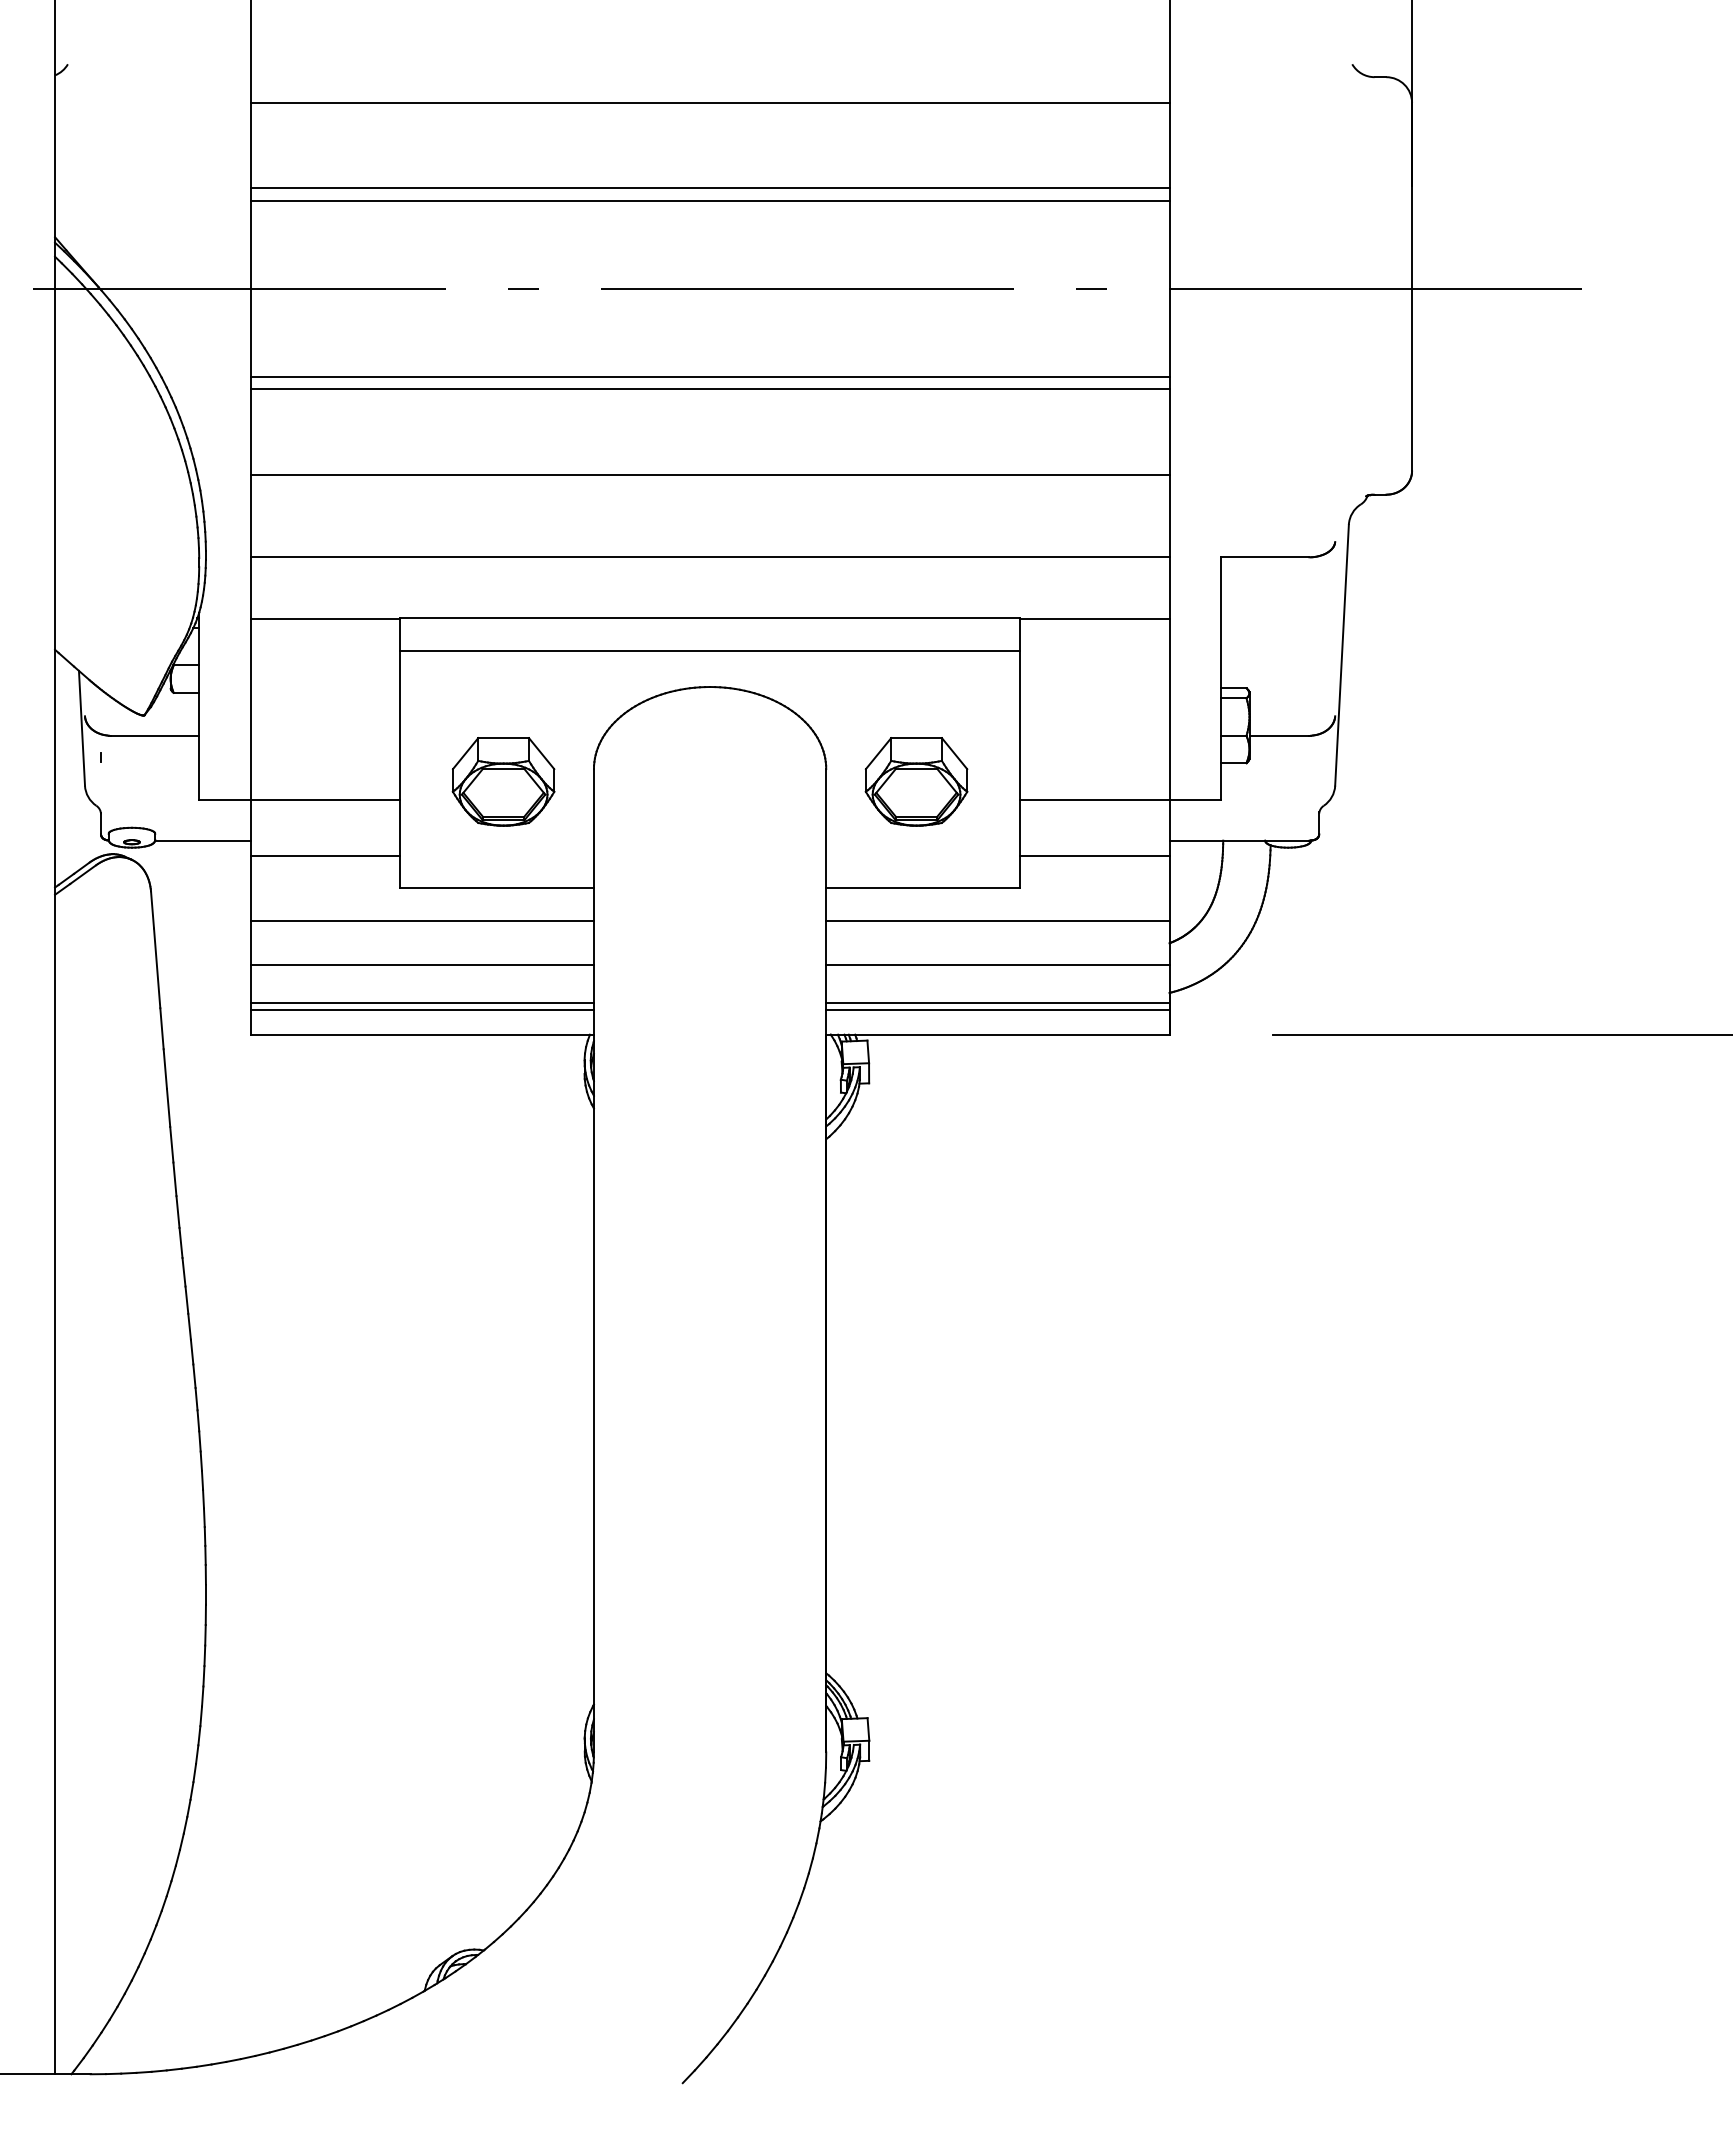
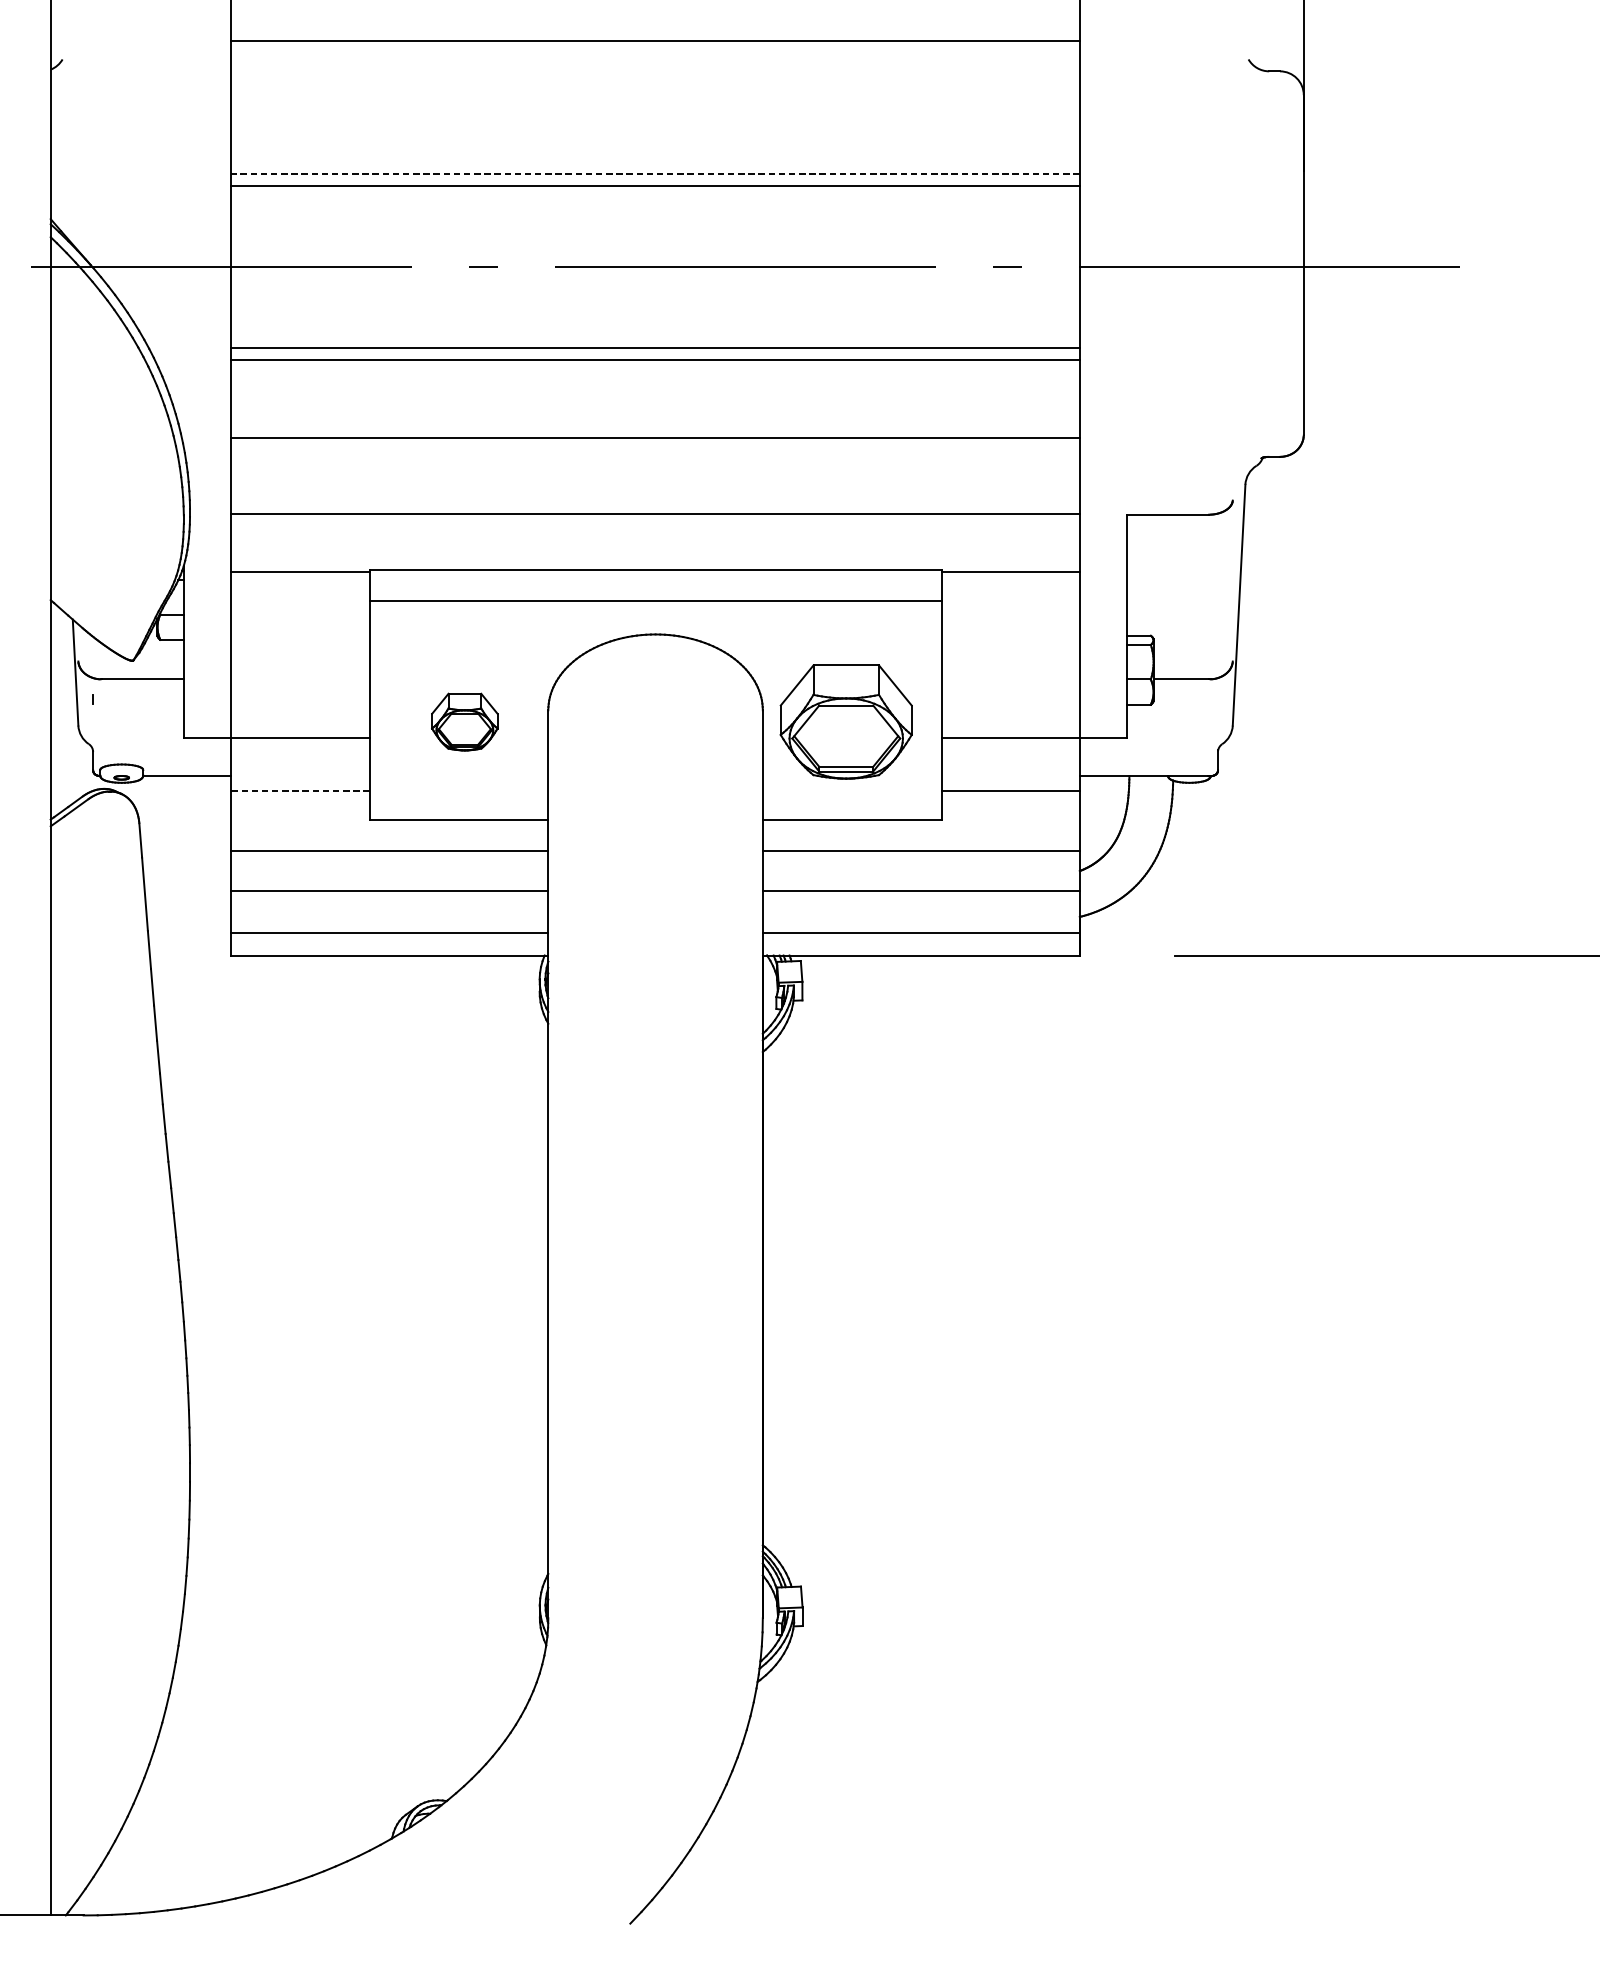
line: (709, 103) -> (655, 41), moved
line: (709, 188) -> (655, 174), solid -> dashed
part: (503, 781) -> (464, 721), size x0.7
part: (916, 781) -> (846, 721), size x1.4
line: (325, 856) -> (300, 790), solid -> dashed
line: (421, 1003) -> (389, 926), removed
line: (997, 1003) -> (920, 926), removed

